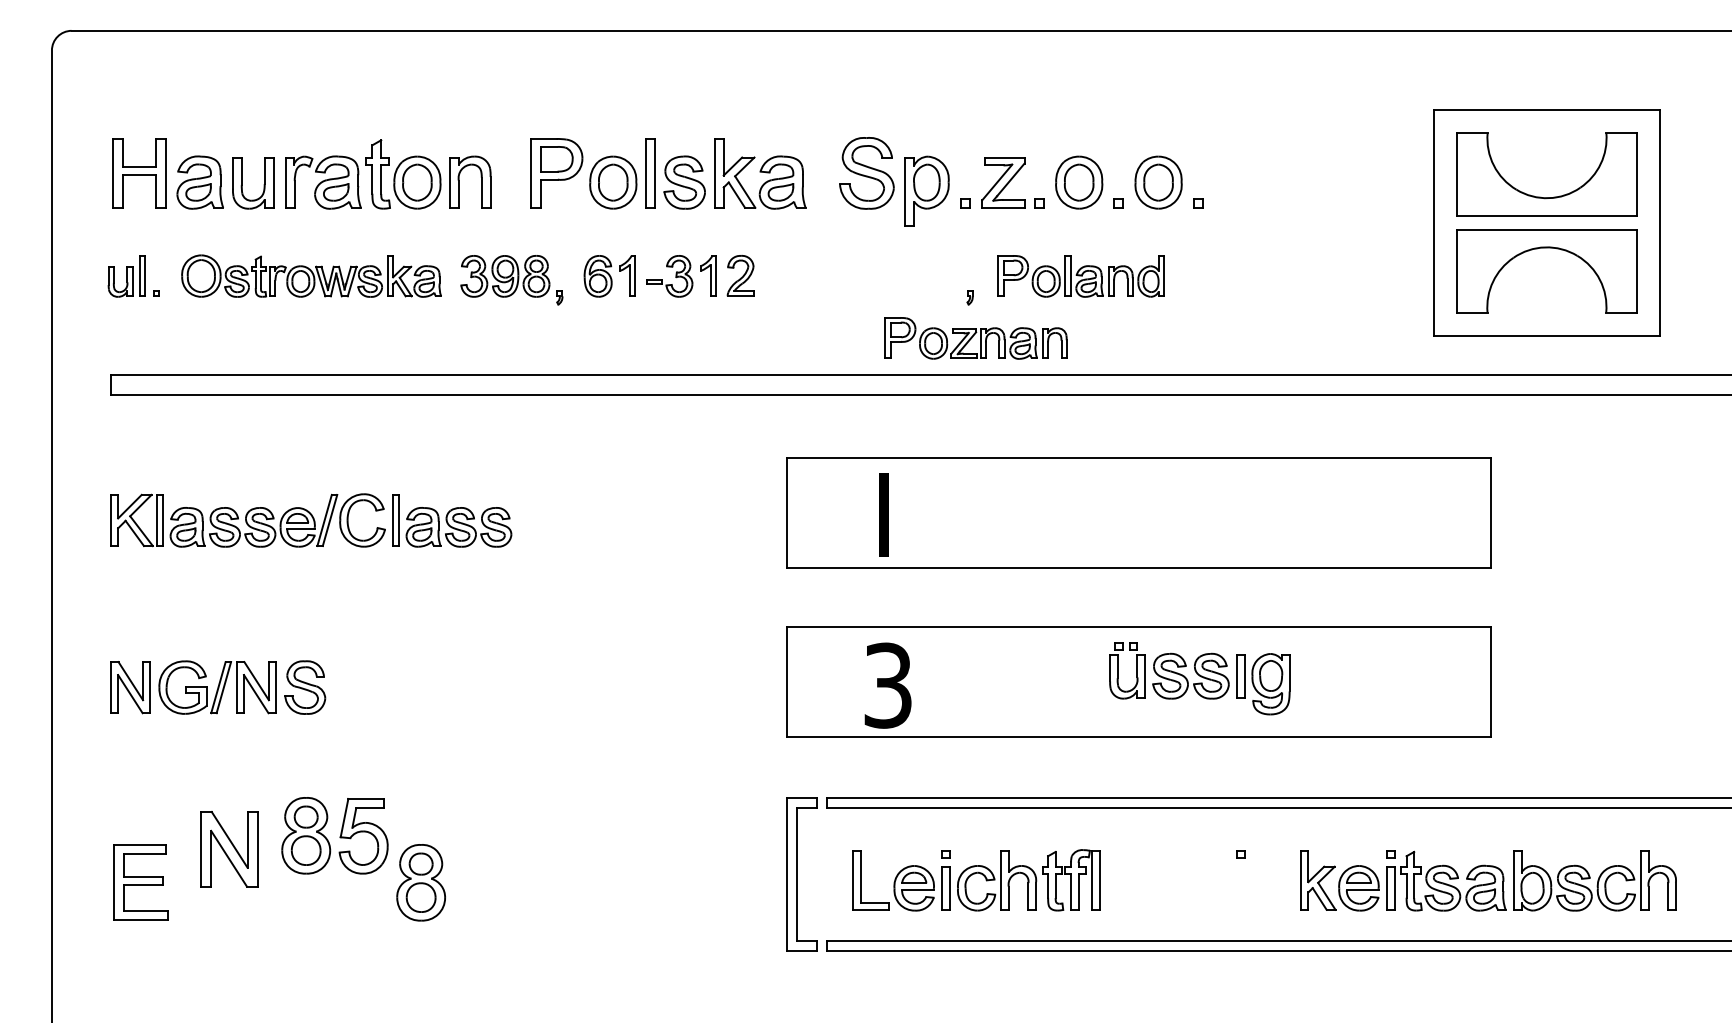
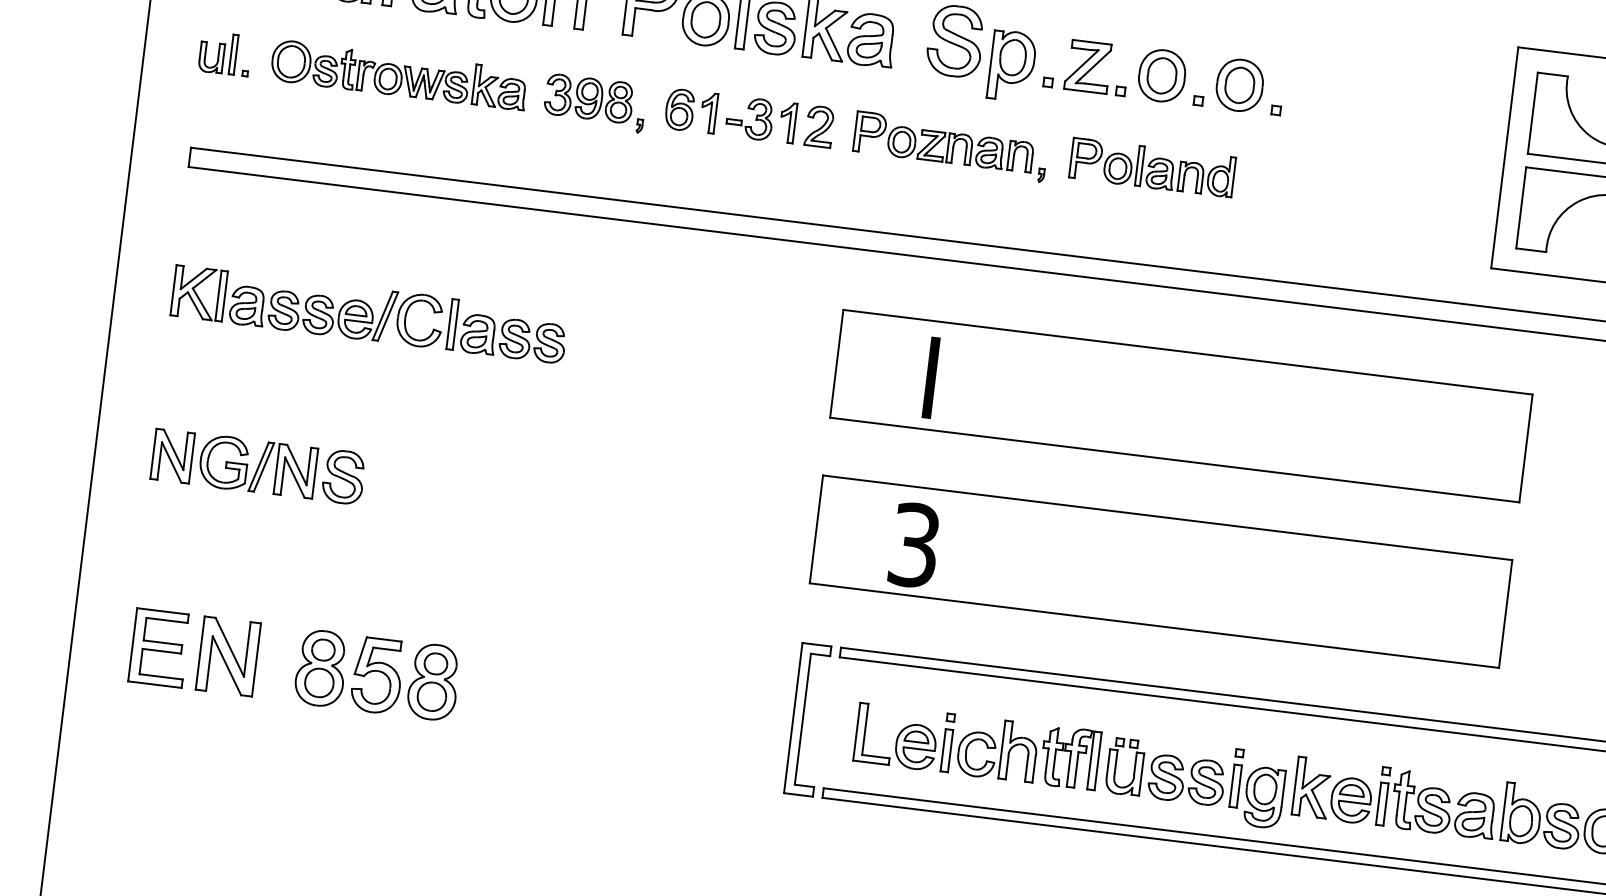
part: (975, 338) -> (943, 142), moved
part: (1199, 678) -> (1194, 783), moved
part: (334, 835) -> (348, 671), moved
part: (229, 849) -> (228, 656), moved

